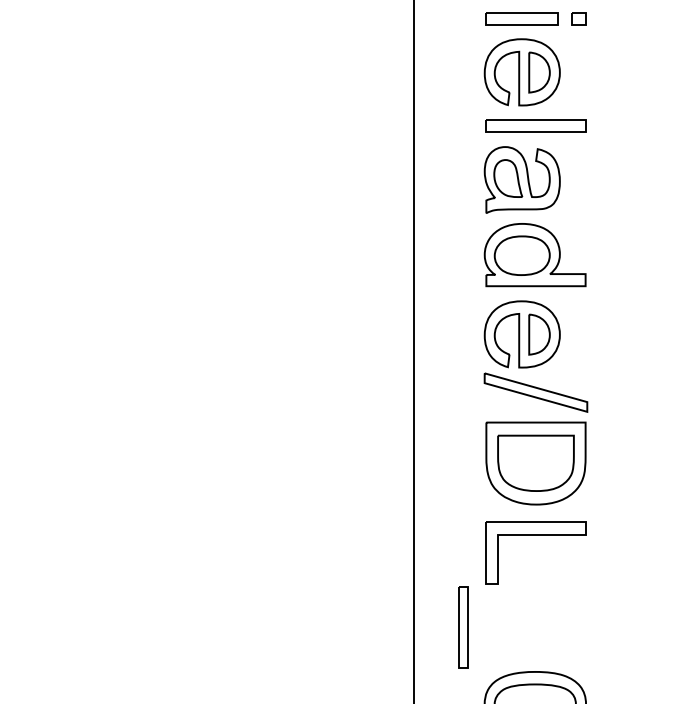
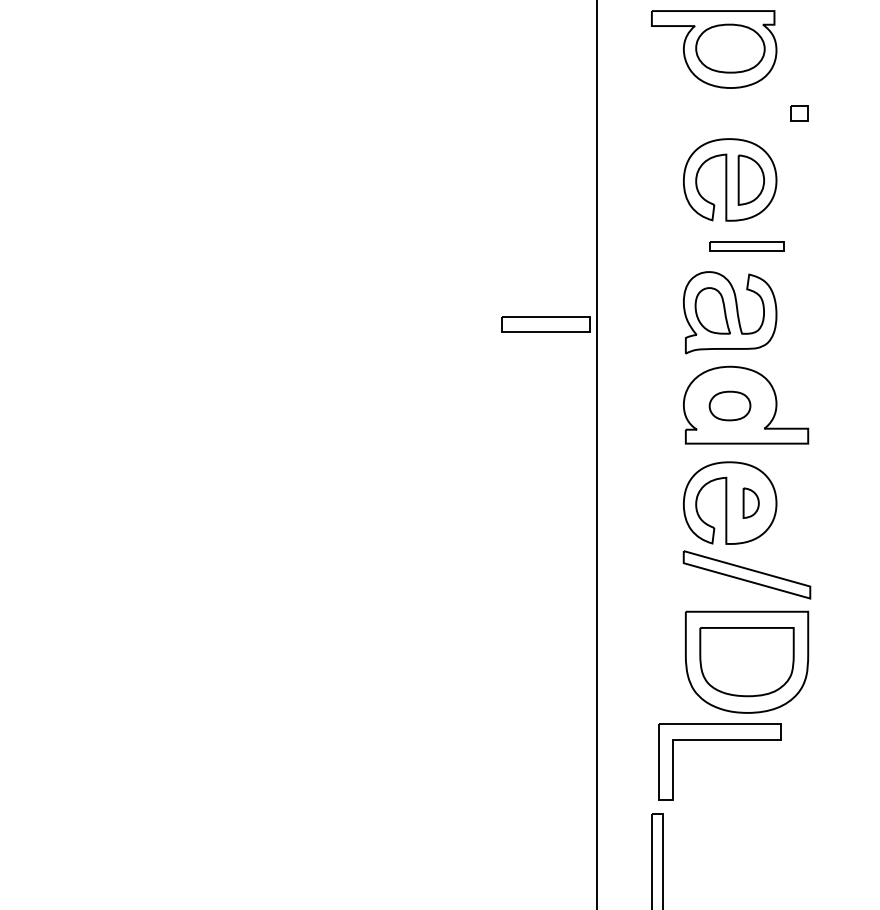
part: (521, 18) -> (545, 324), moved
part: (535, 126) -> (746, 246), size x0.6
part: (521, 255) -> (729, 405), size x0.6
part: (538, 333) -> (750, 502), size x0.6
part: (535, 535) -> (719, 740), moved

